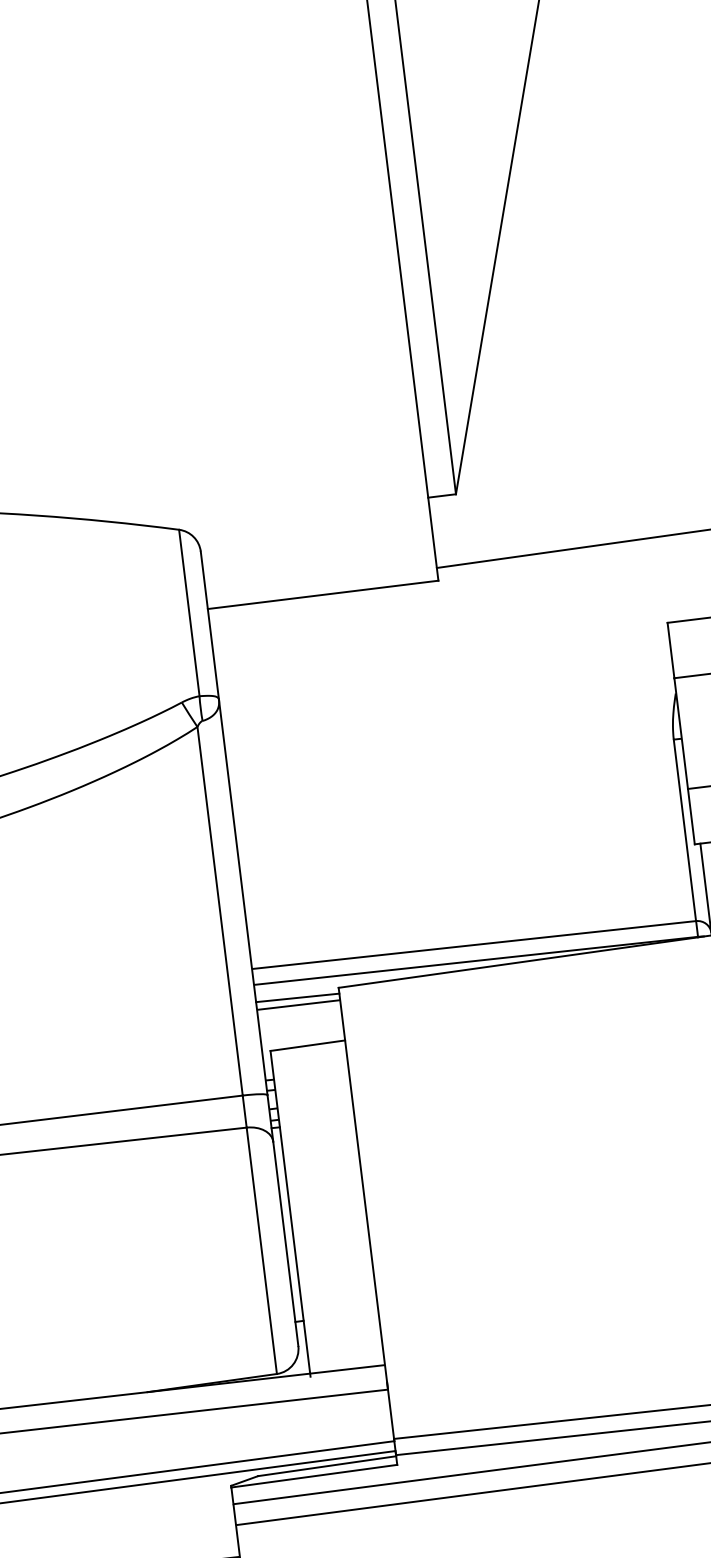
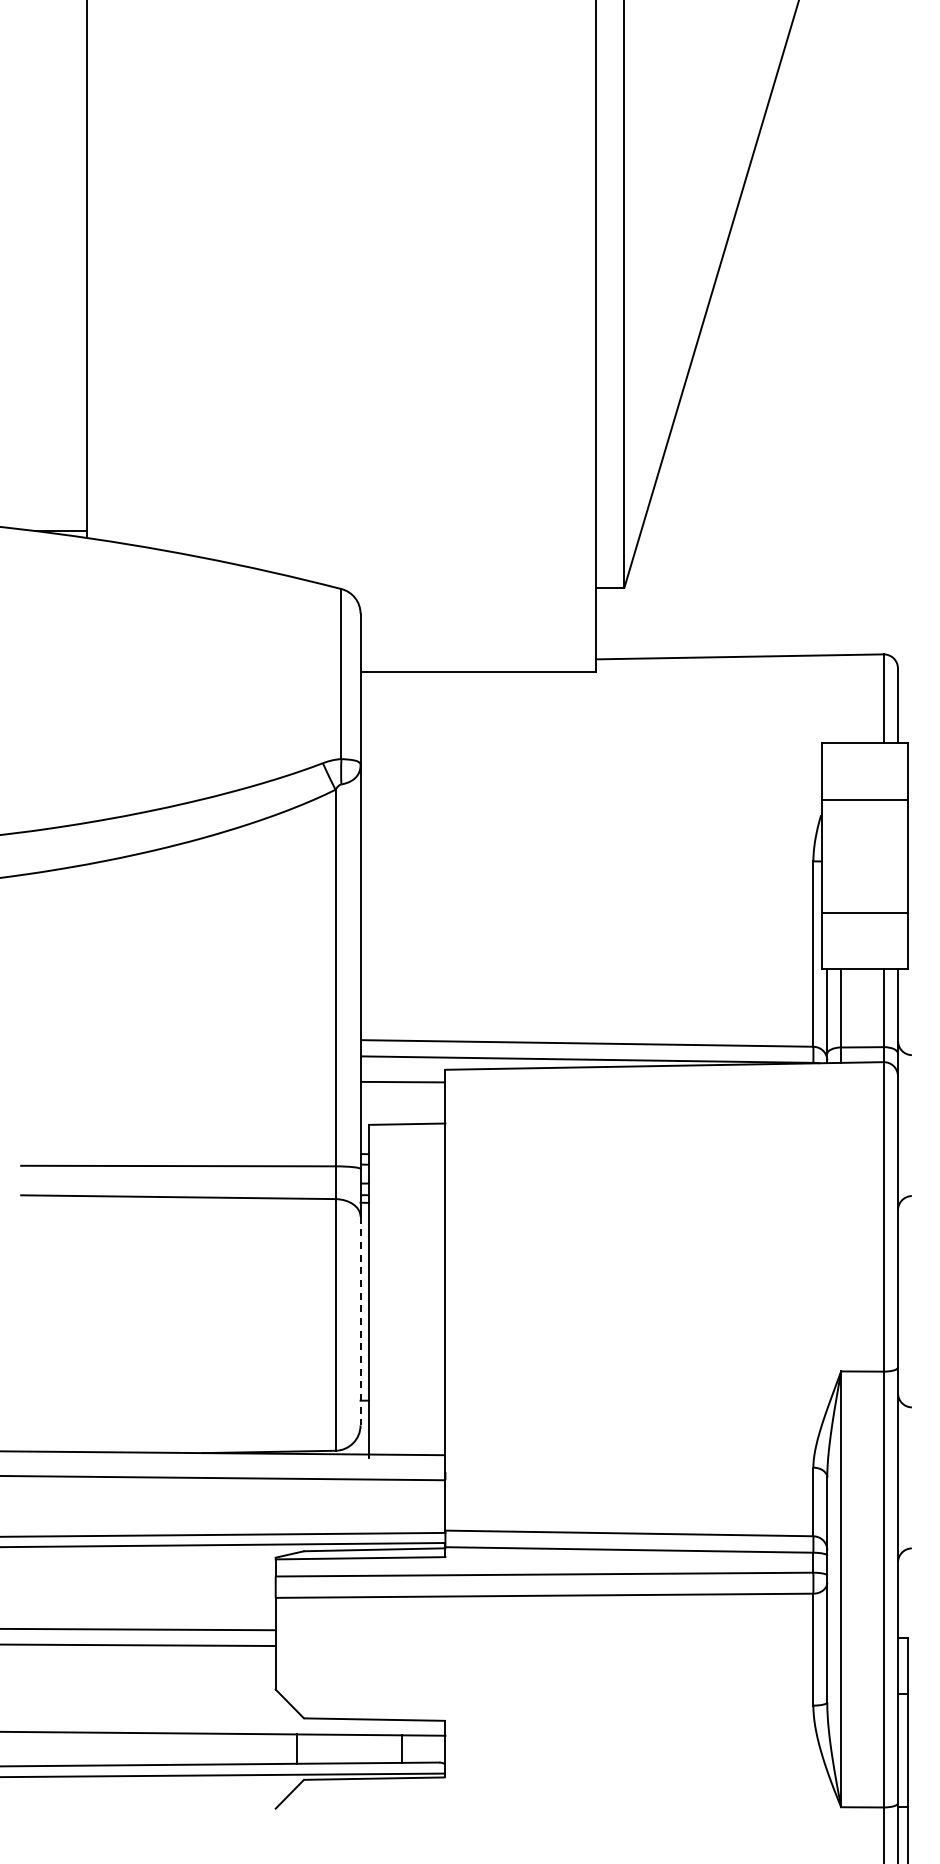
line: (297, 997) -> (402, 1074), removed
line: (285, 1244) -> (360, 1321), solid -> dashed

